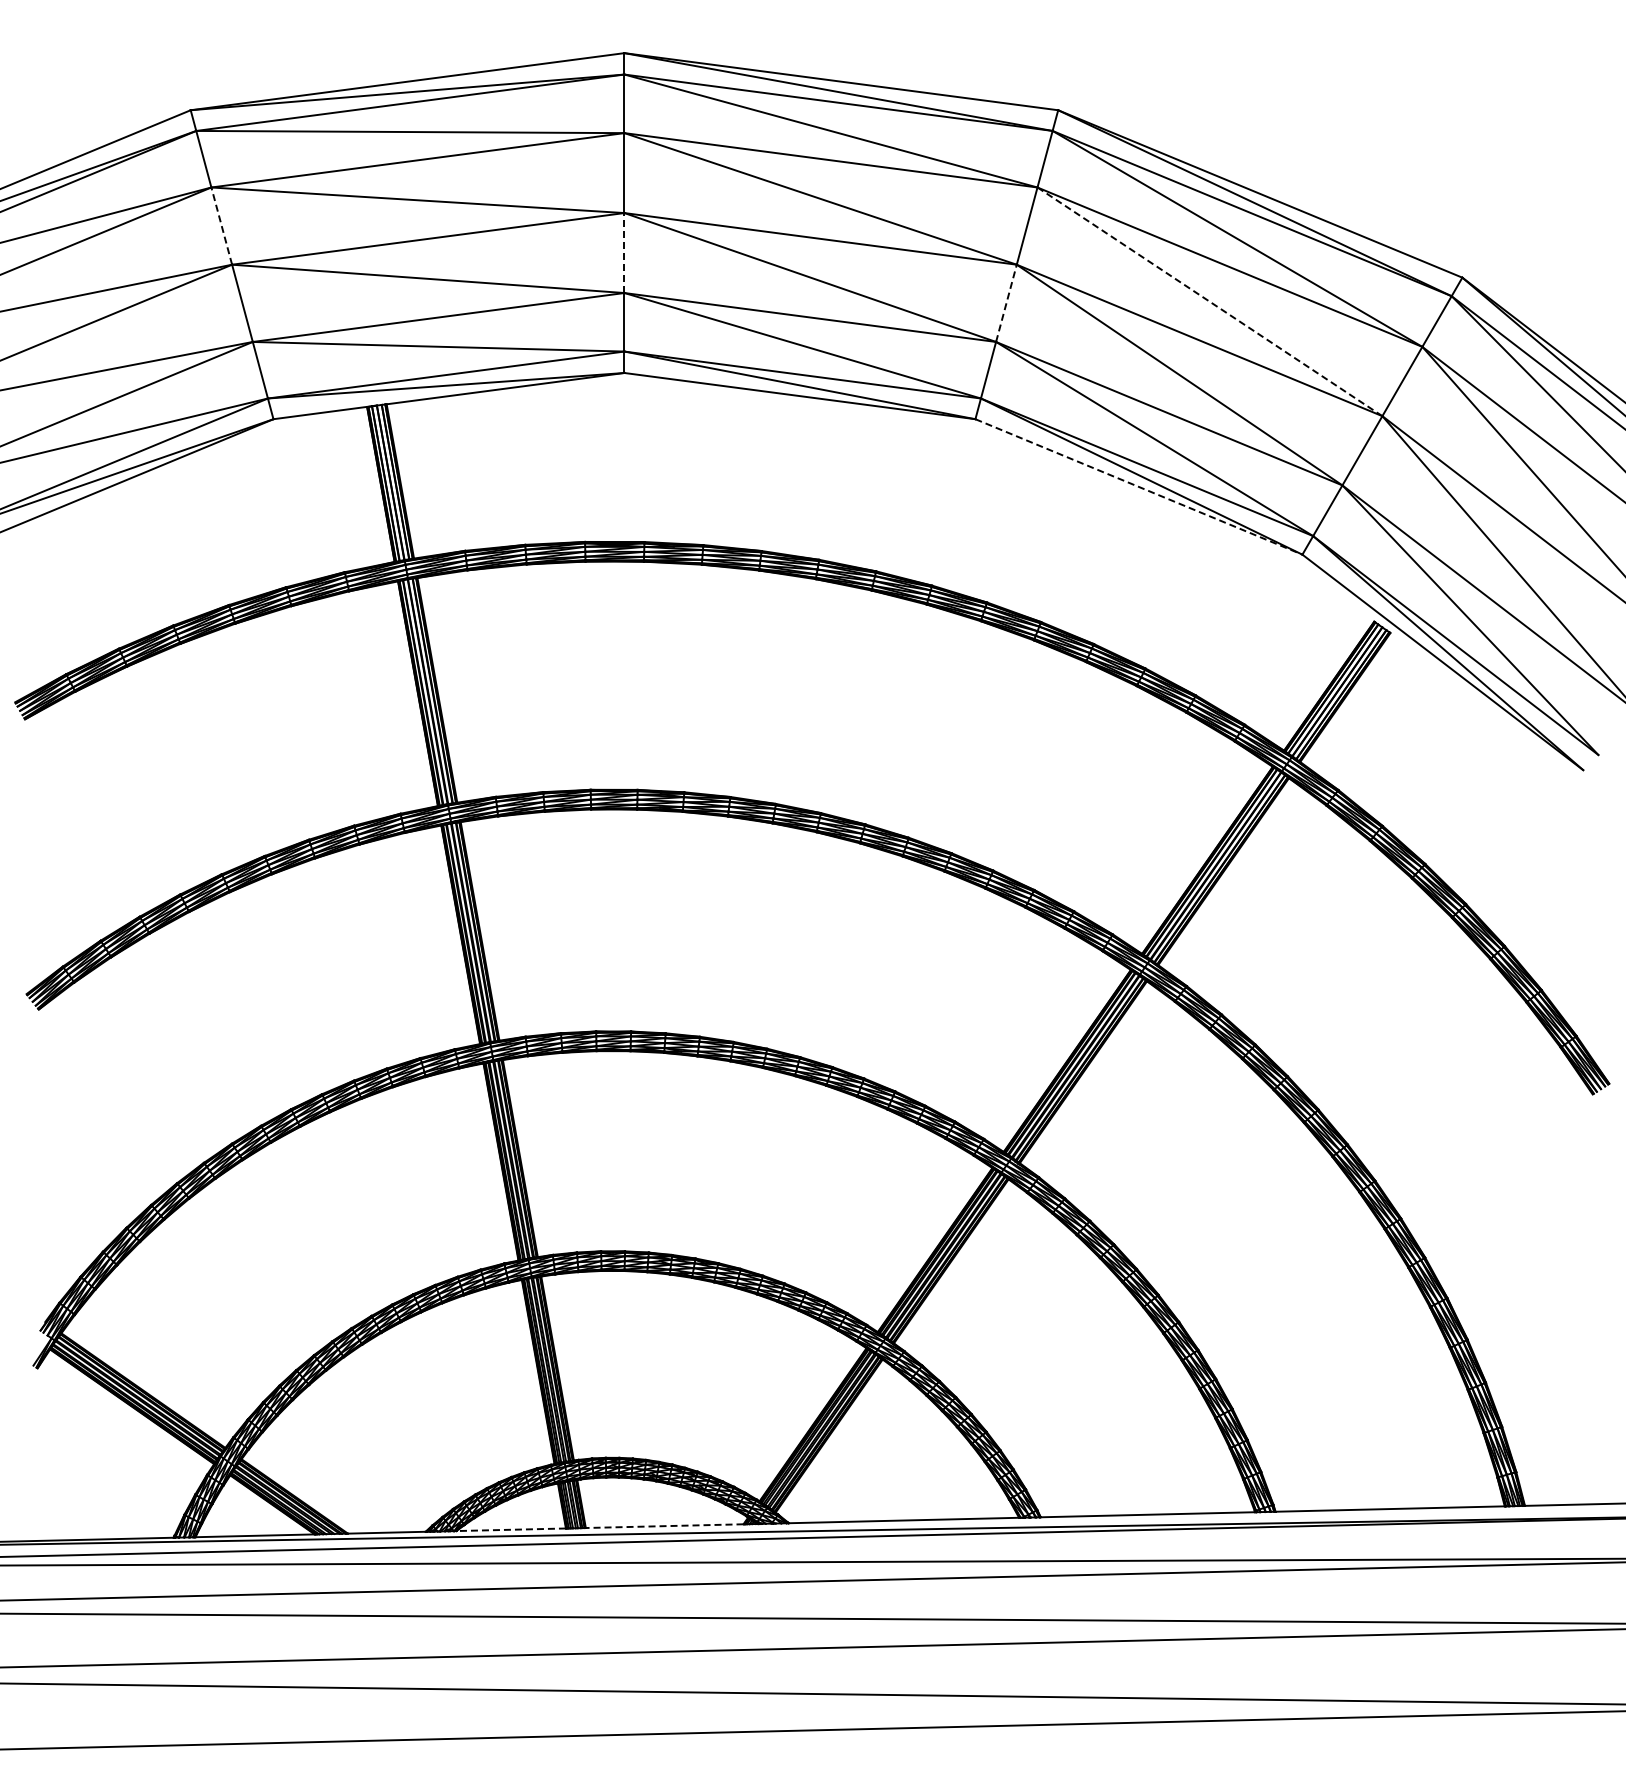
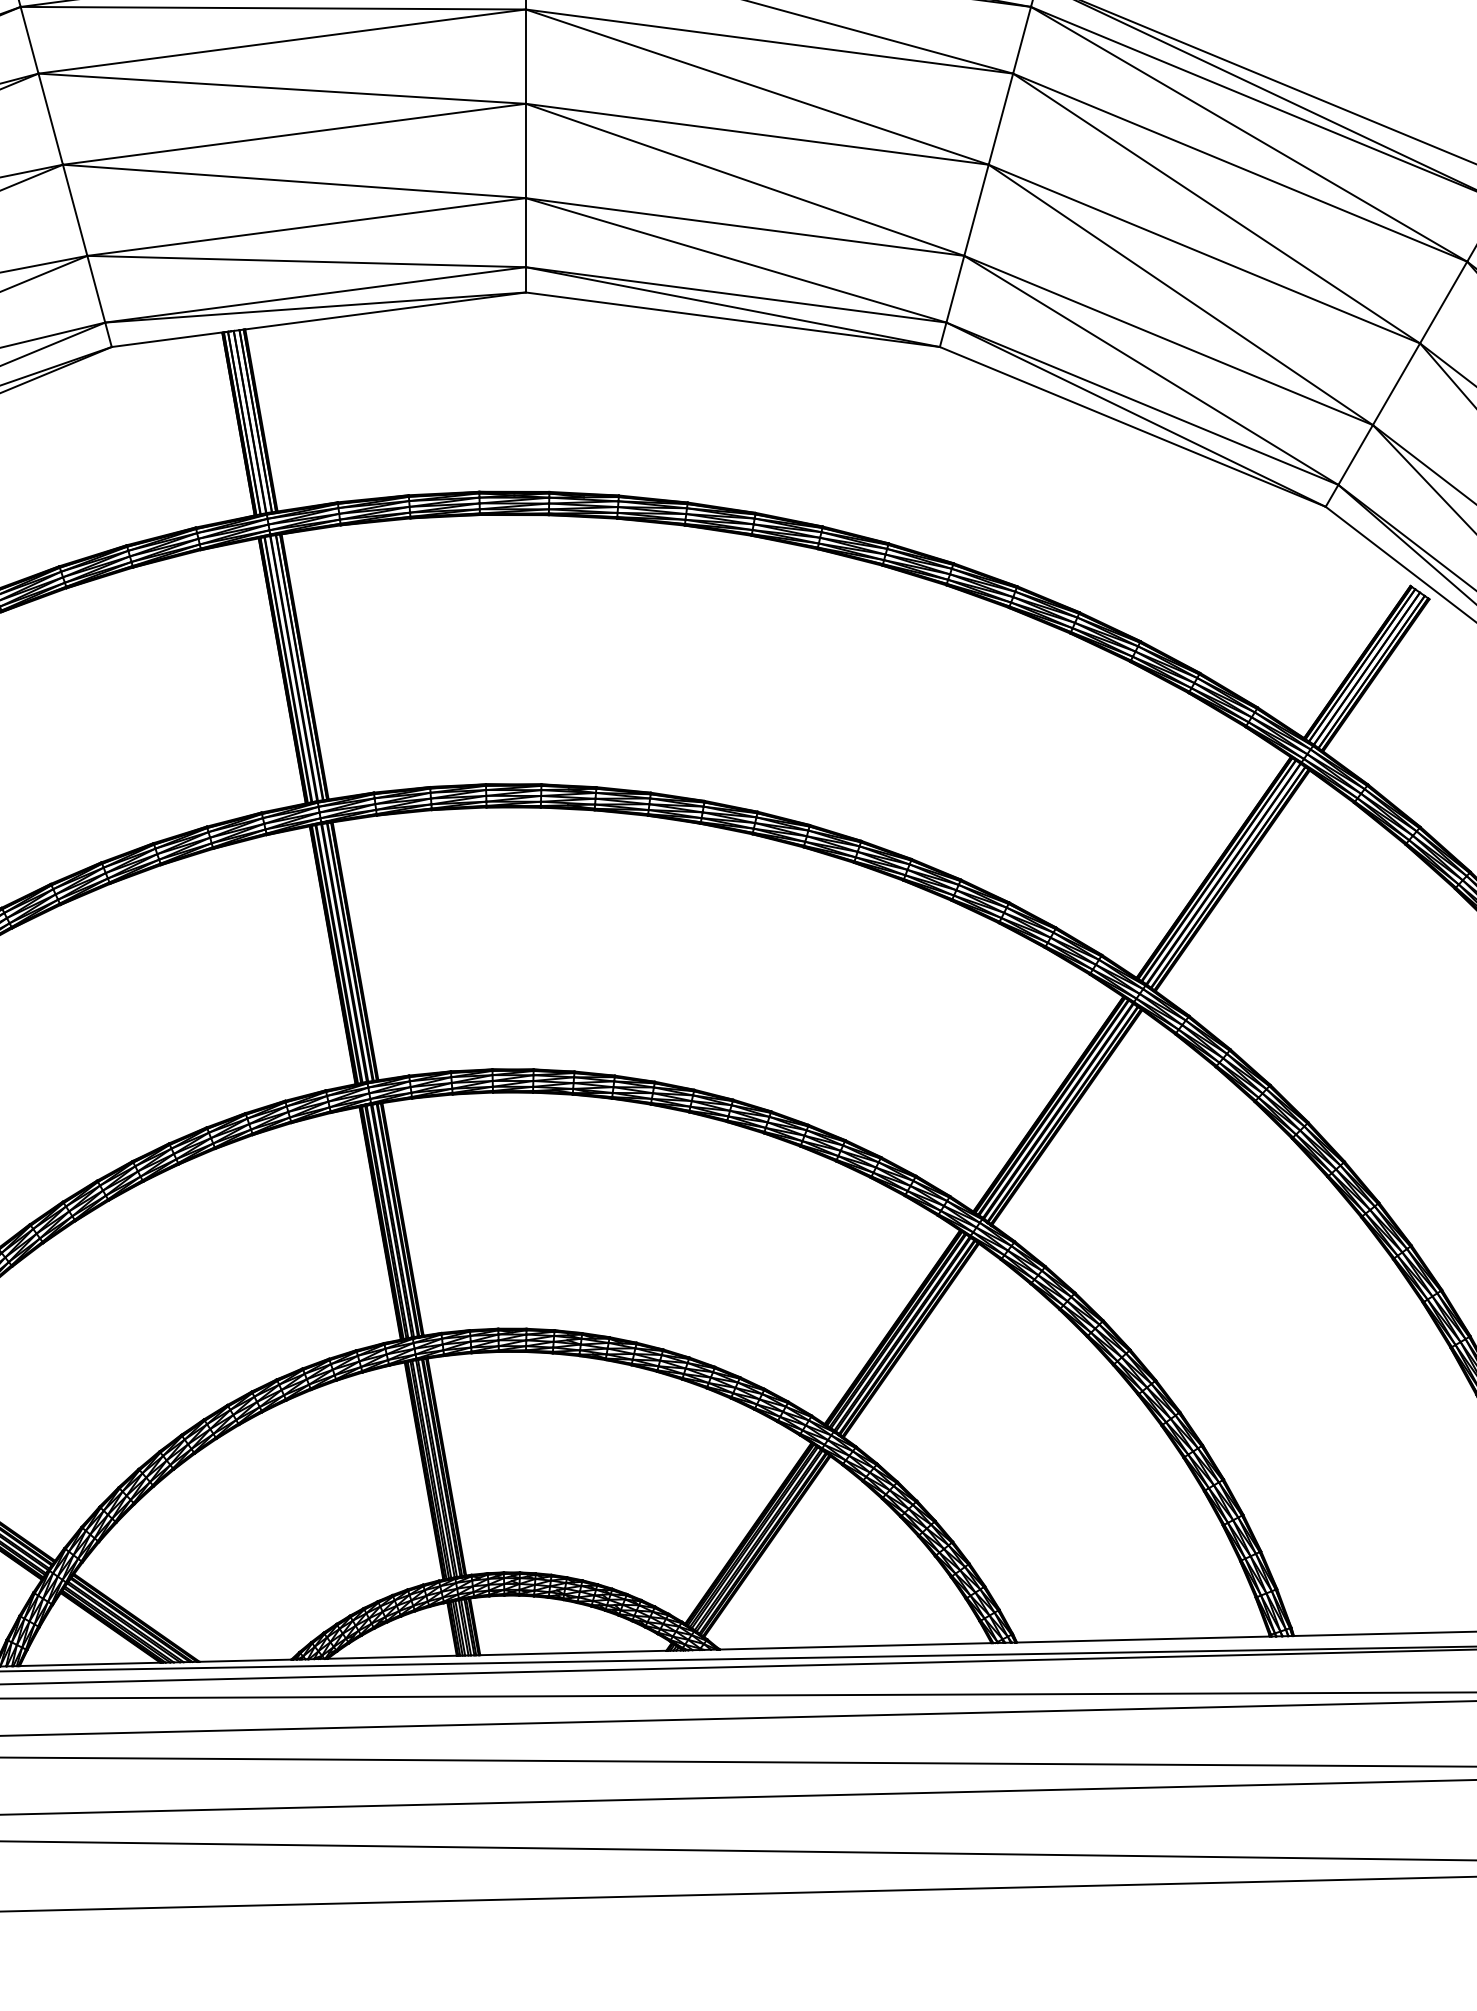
line: (221, 226) -> (50, 119), dashed -> solid
line: (624, 253) -> (525, 151), dashed -> solid
line: (1209, 301) -> (1216, 208), dashed -> solid
line: (1006, 303) -> (976, 210), dashed -> solid
line: (1138, 486) -> (1132, 426), dashed -> solid
line: (664, 1526) -> (573, 1653), dashed -> solid
line: (511, 1529) -> (392, 1656), dashed -> solid

